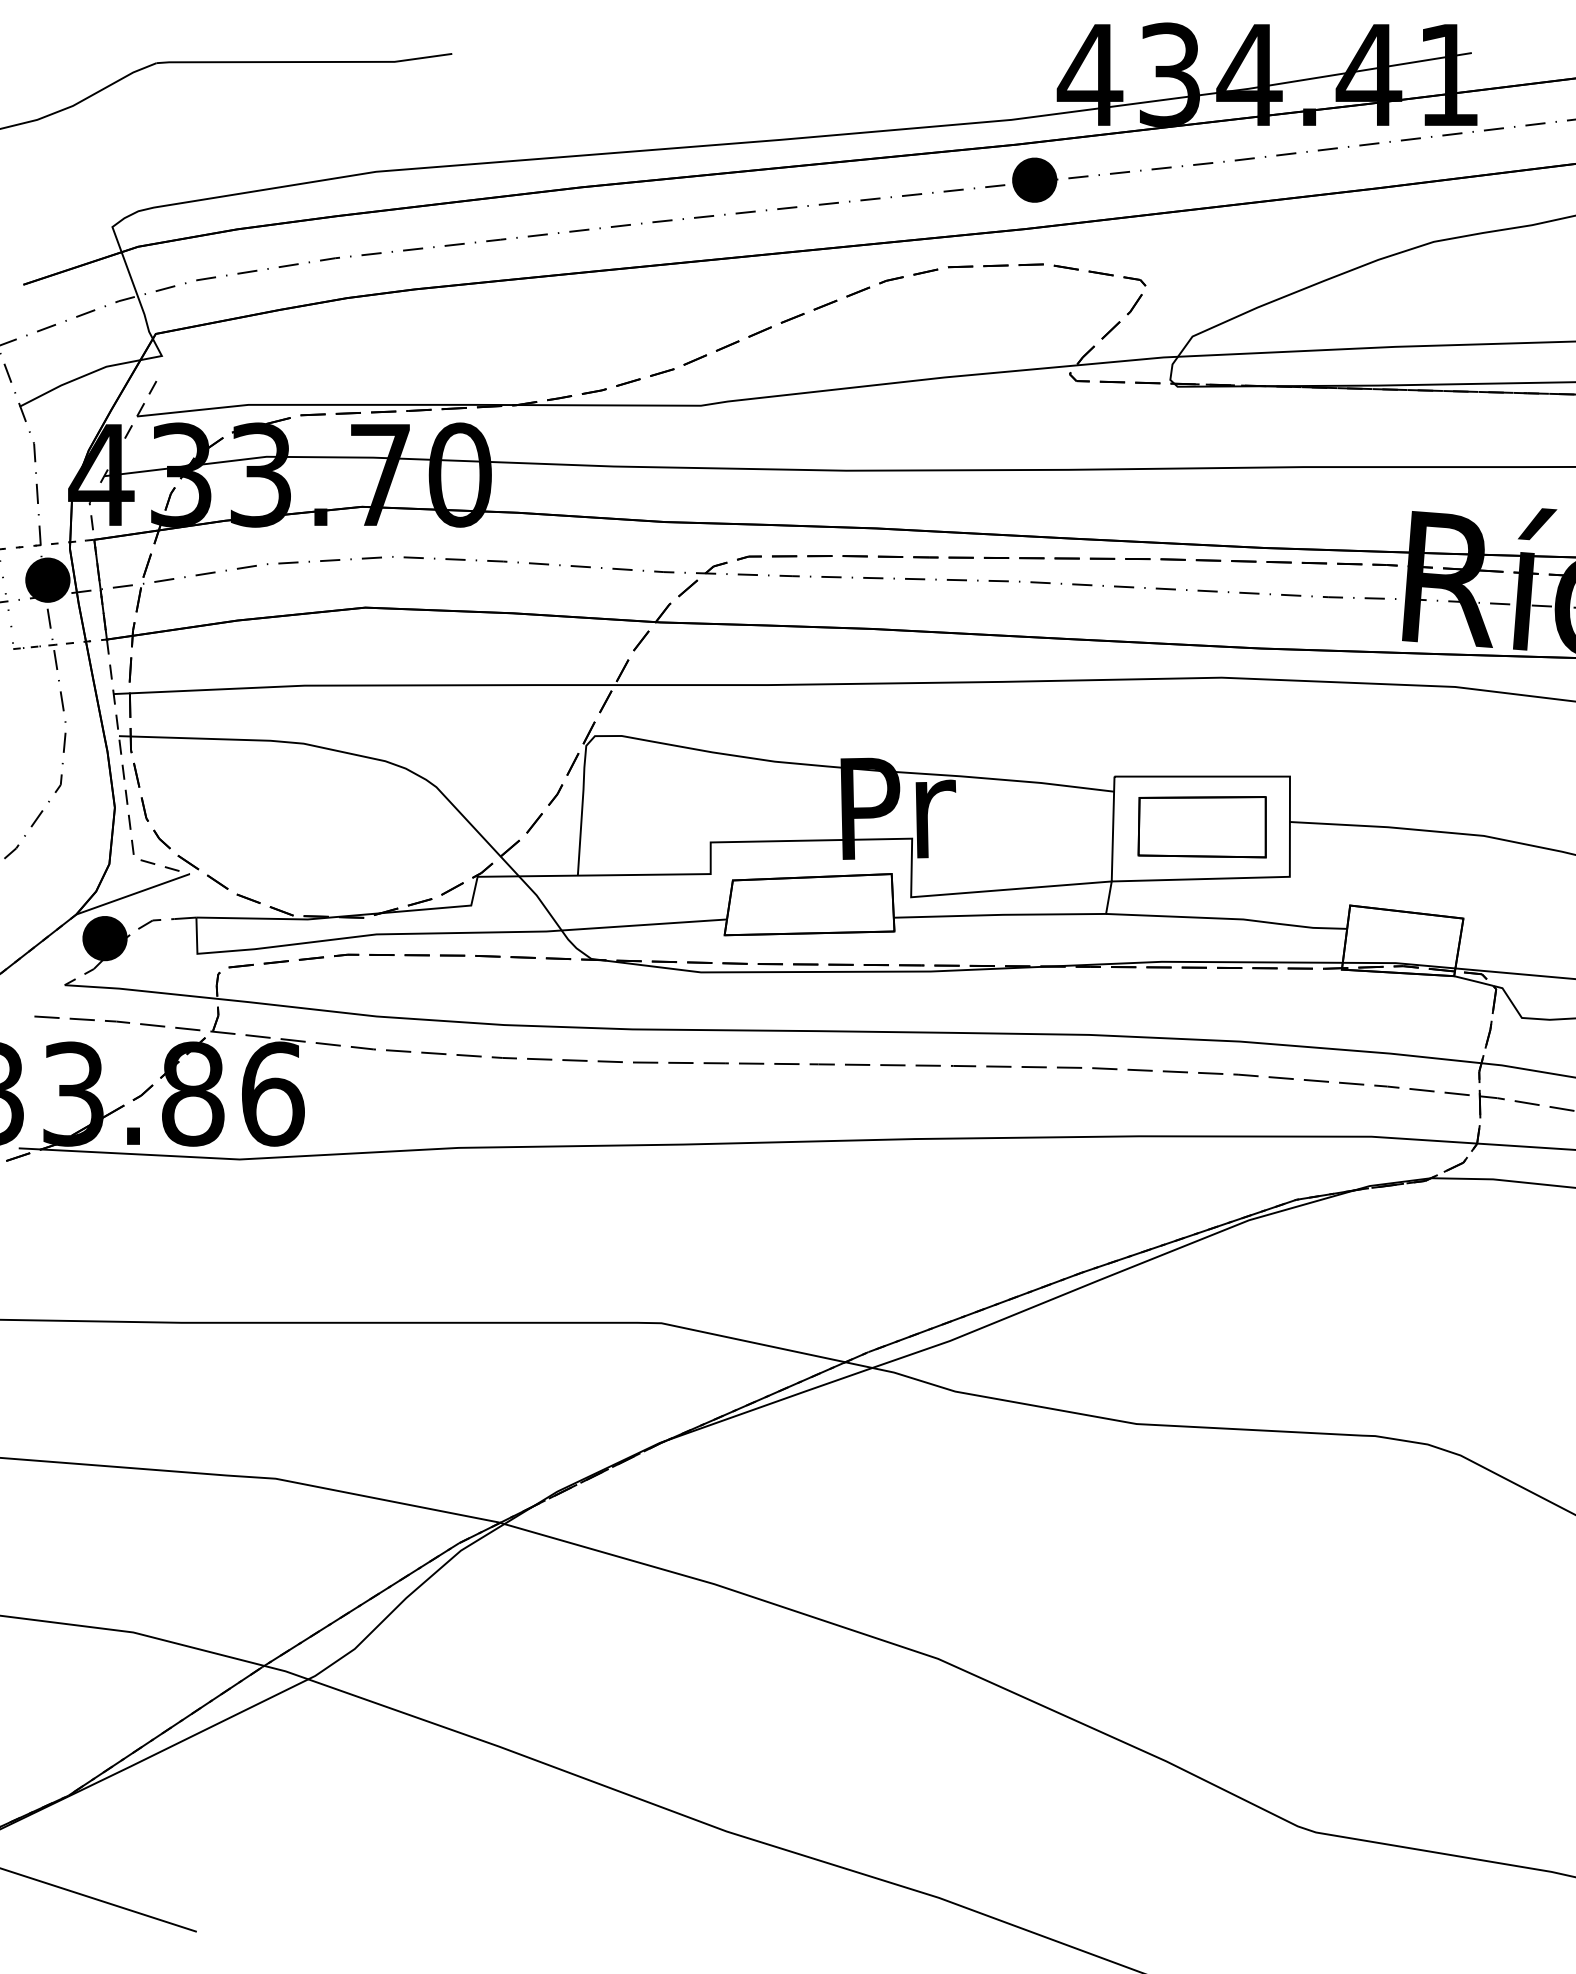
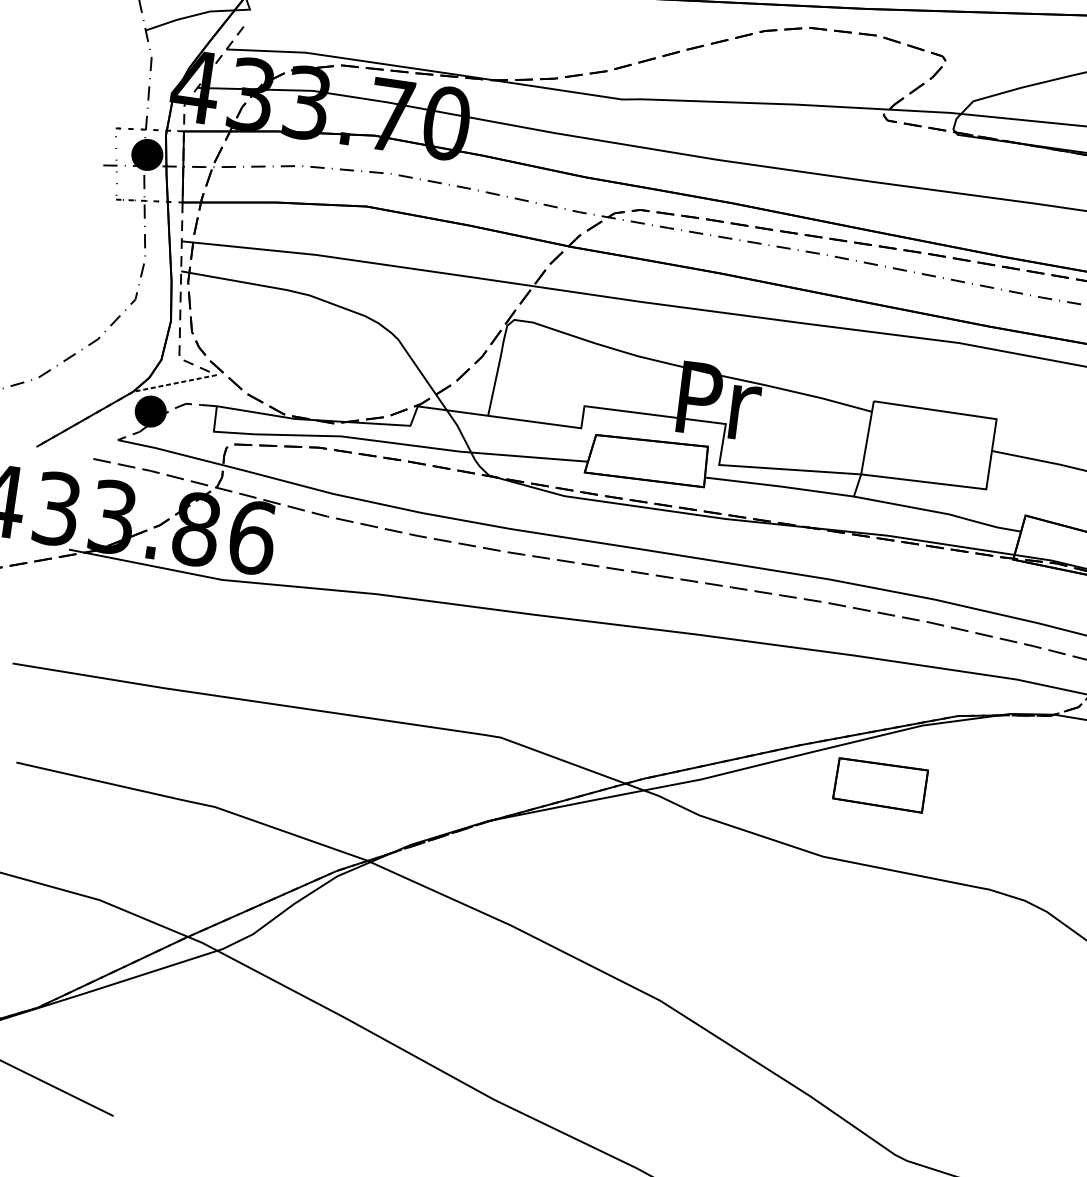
part: (1201, 827) -> (879, 785), moved
line: (132, 894) -> (174, 383), solid -> dashed

